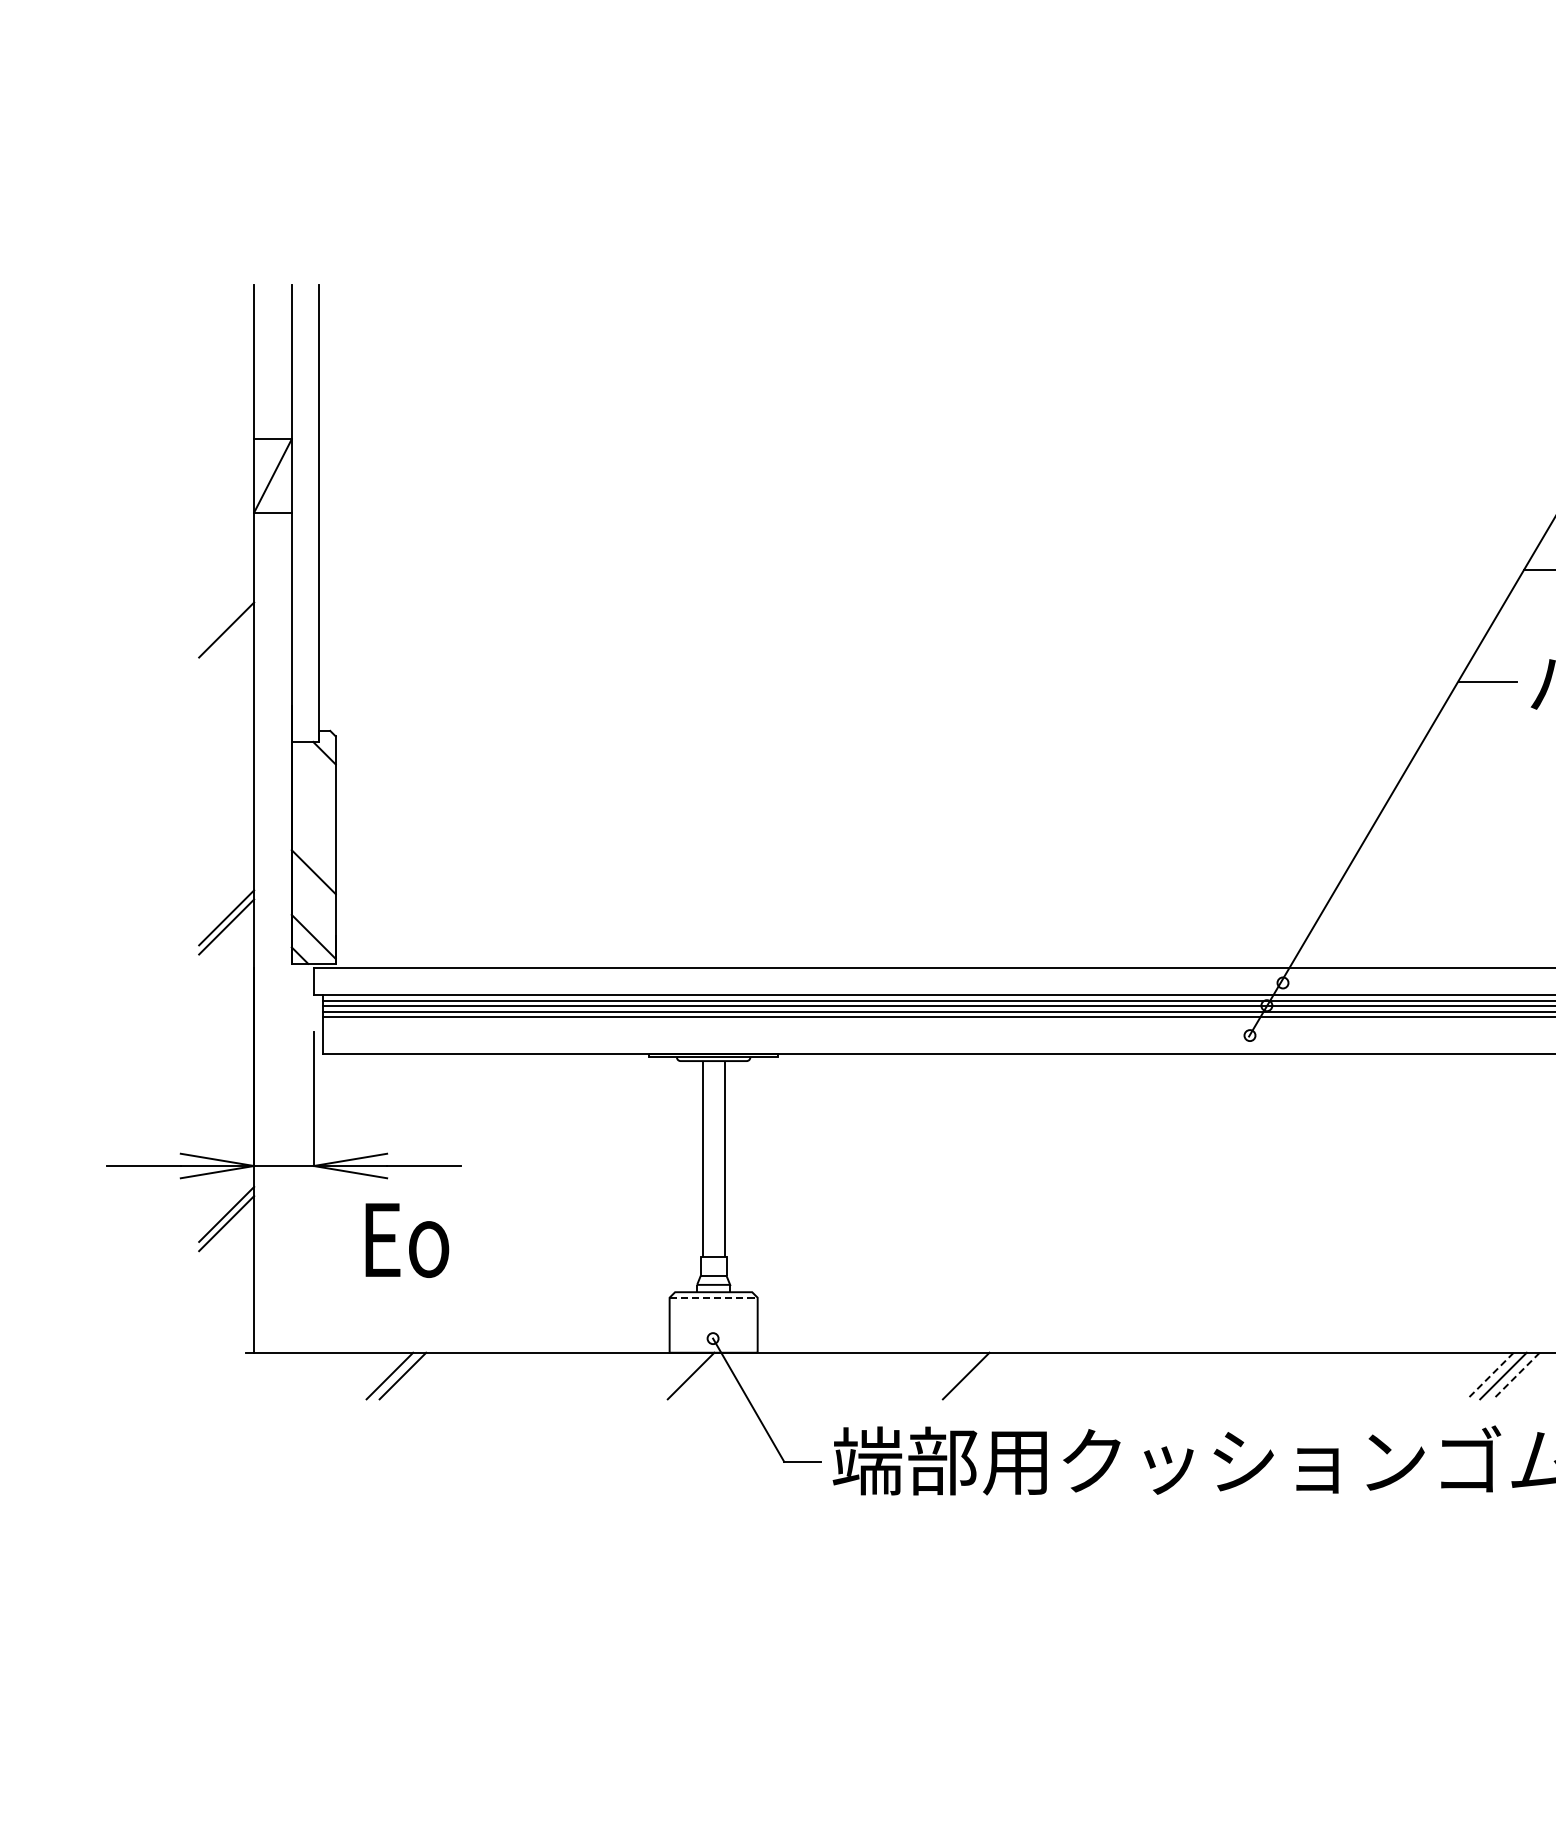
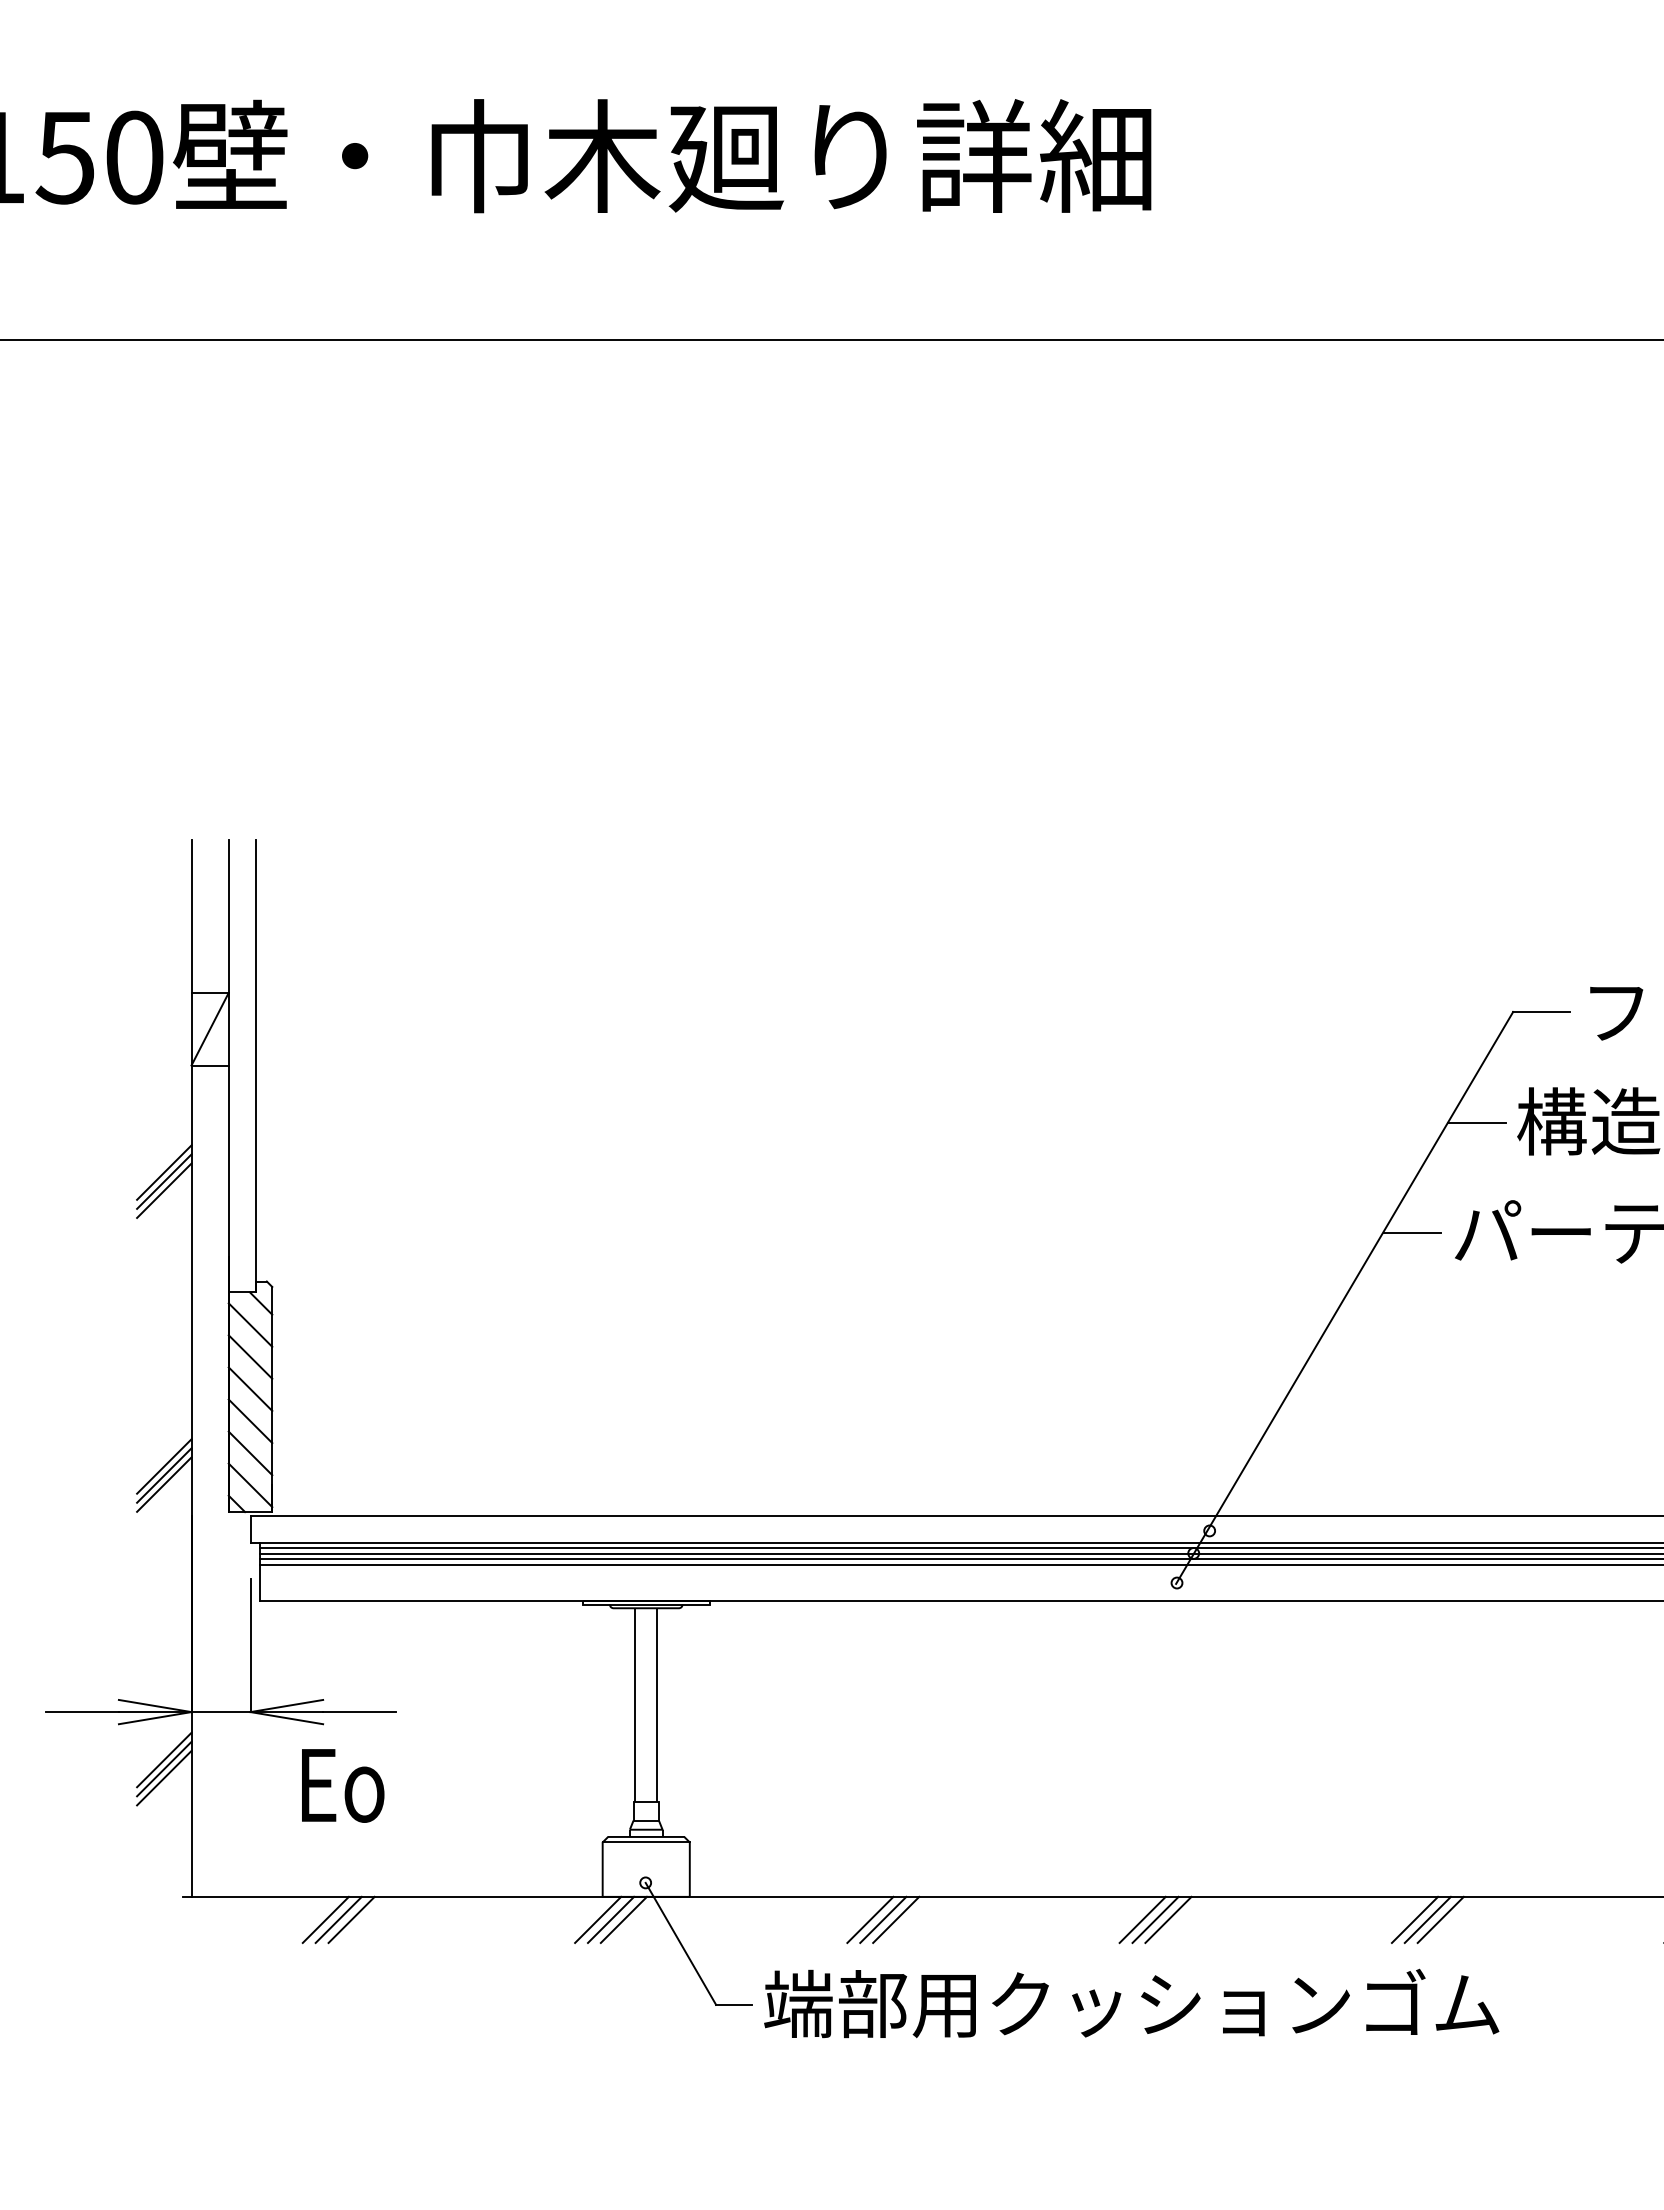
line: (226, 620) -> (164, 1172), added
line: (226, 638) -> (164, 1190), added
line: (313, 774) -> (250, 1324), added
line: (313, 806) -> (250, 1356), added
line: (313, 839) -> (250, 1388), added
line: (313, 904) -> (250, 1453), added
line: (226, 936) -> (164, 1484), added
line: (226, 1232) -> (164, 1777), added
line: (713, 1297) -> (646, 1842), dashed -> solid
line: (415, 1375) -> (351, 1919), added
line: (665, 1375) -> (598, 1919), added
line: (677, 1375) -> (610, 1919), added
line: (940, 1375) -> (870, 1919), added
line: (953, 1375) -> (883, 1919), added
line: (1215, 1375) -> (1142, 1919), added
line: (1228, 1375) -> (1155, 1919), added
line: (1241, 1375) -> (1168, 1919), added
line: (1489, 1375) -> (1414, 1919), dashed -> solid
line: (1516, 1375) -> (1440, 1919), dashed -> solid

